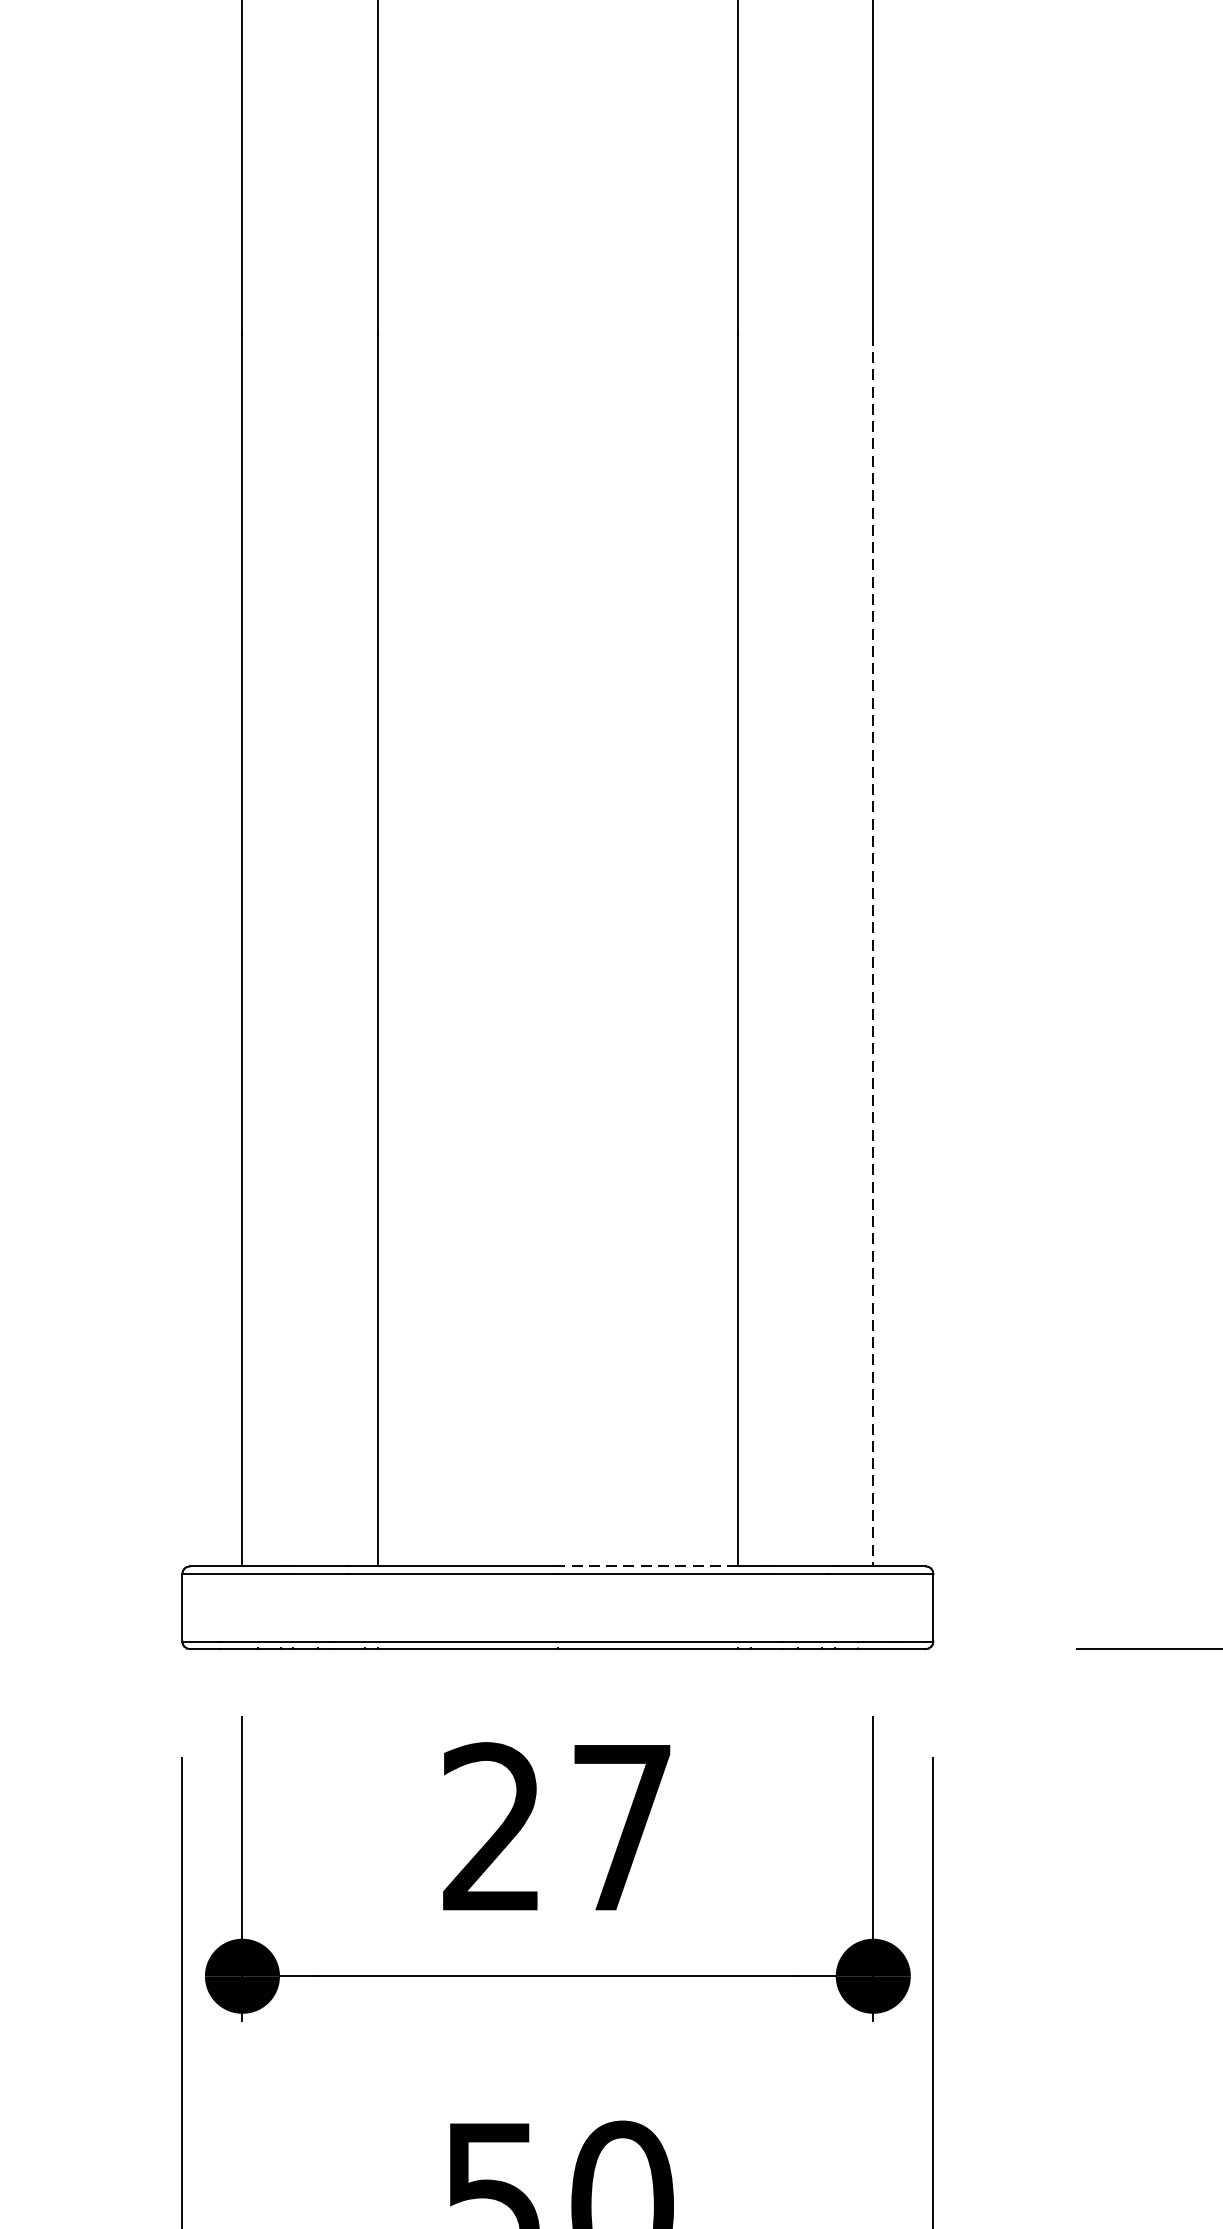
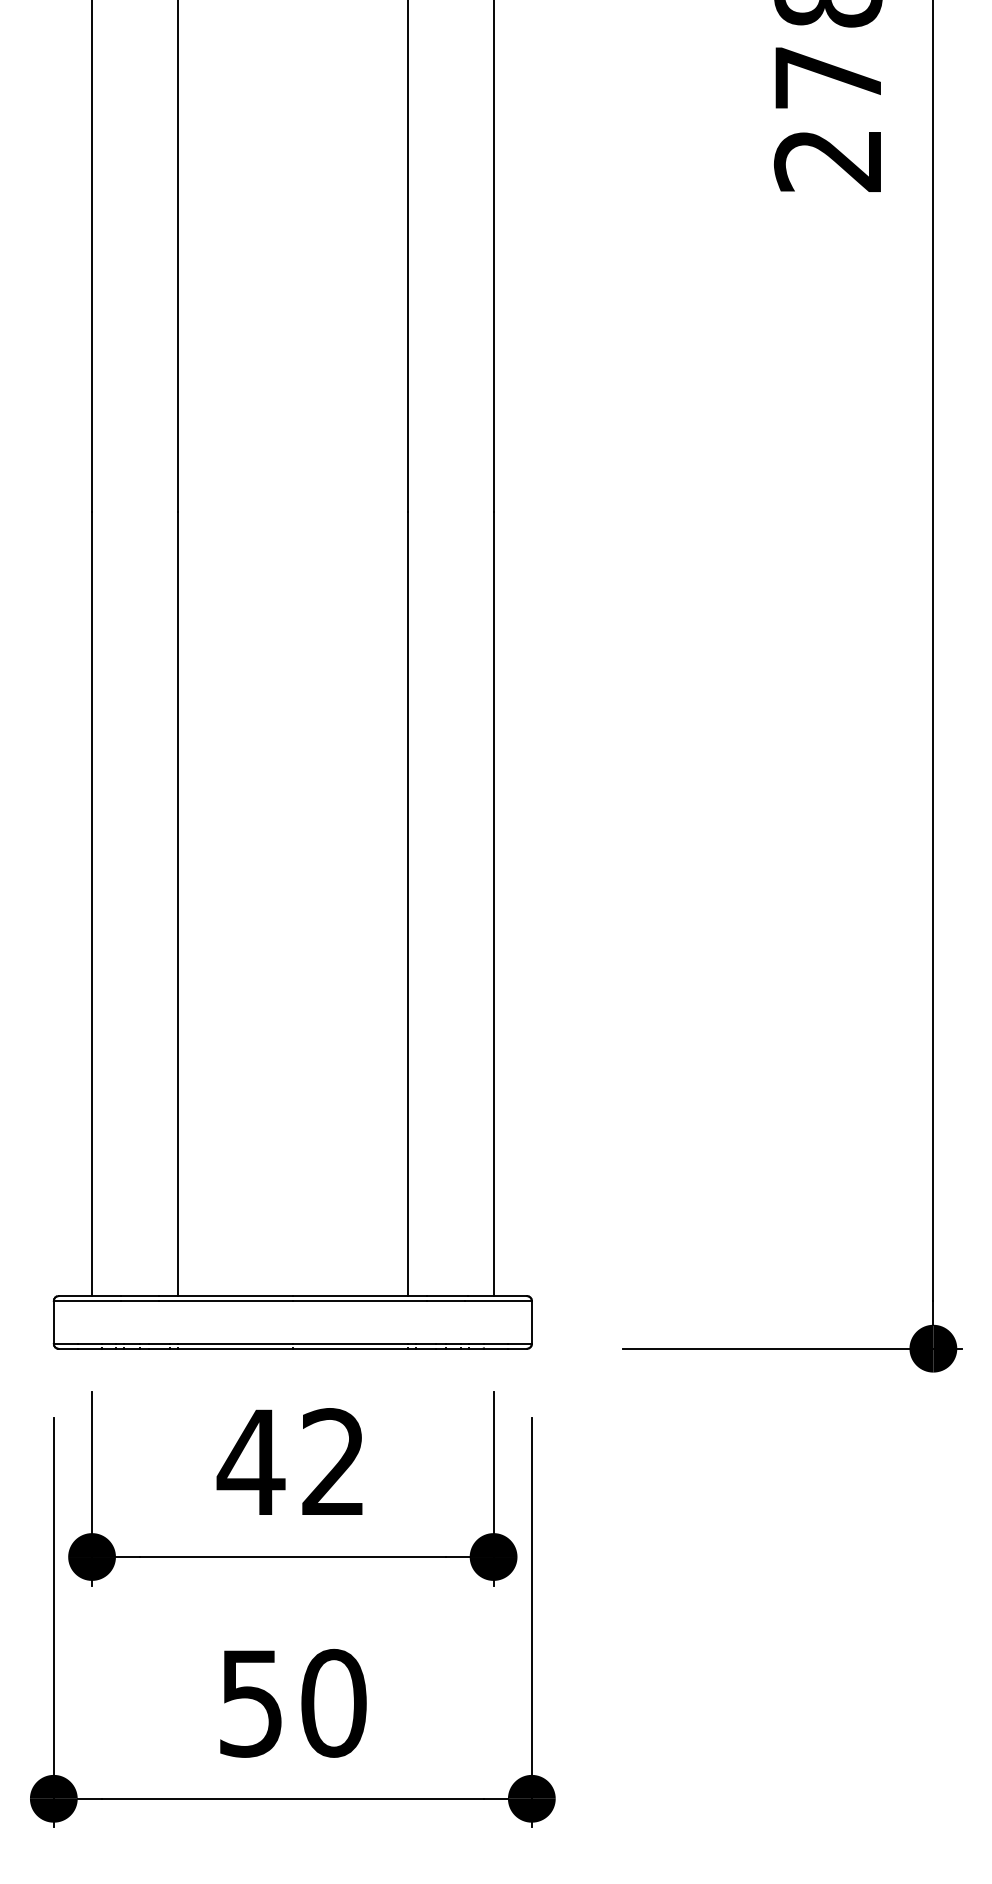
line: (873, 951) -> (493, 904), dashed -> solid
line: (646, 1566) -> (349, 1296), dashed -> solid
text: (554, 1826) -> (290, 1461), 27 -> 42

